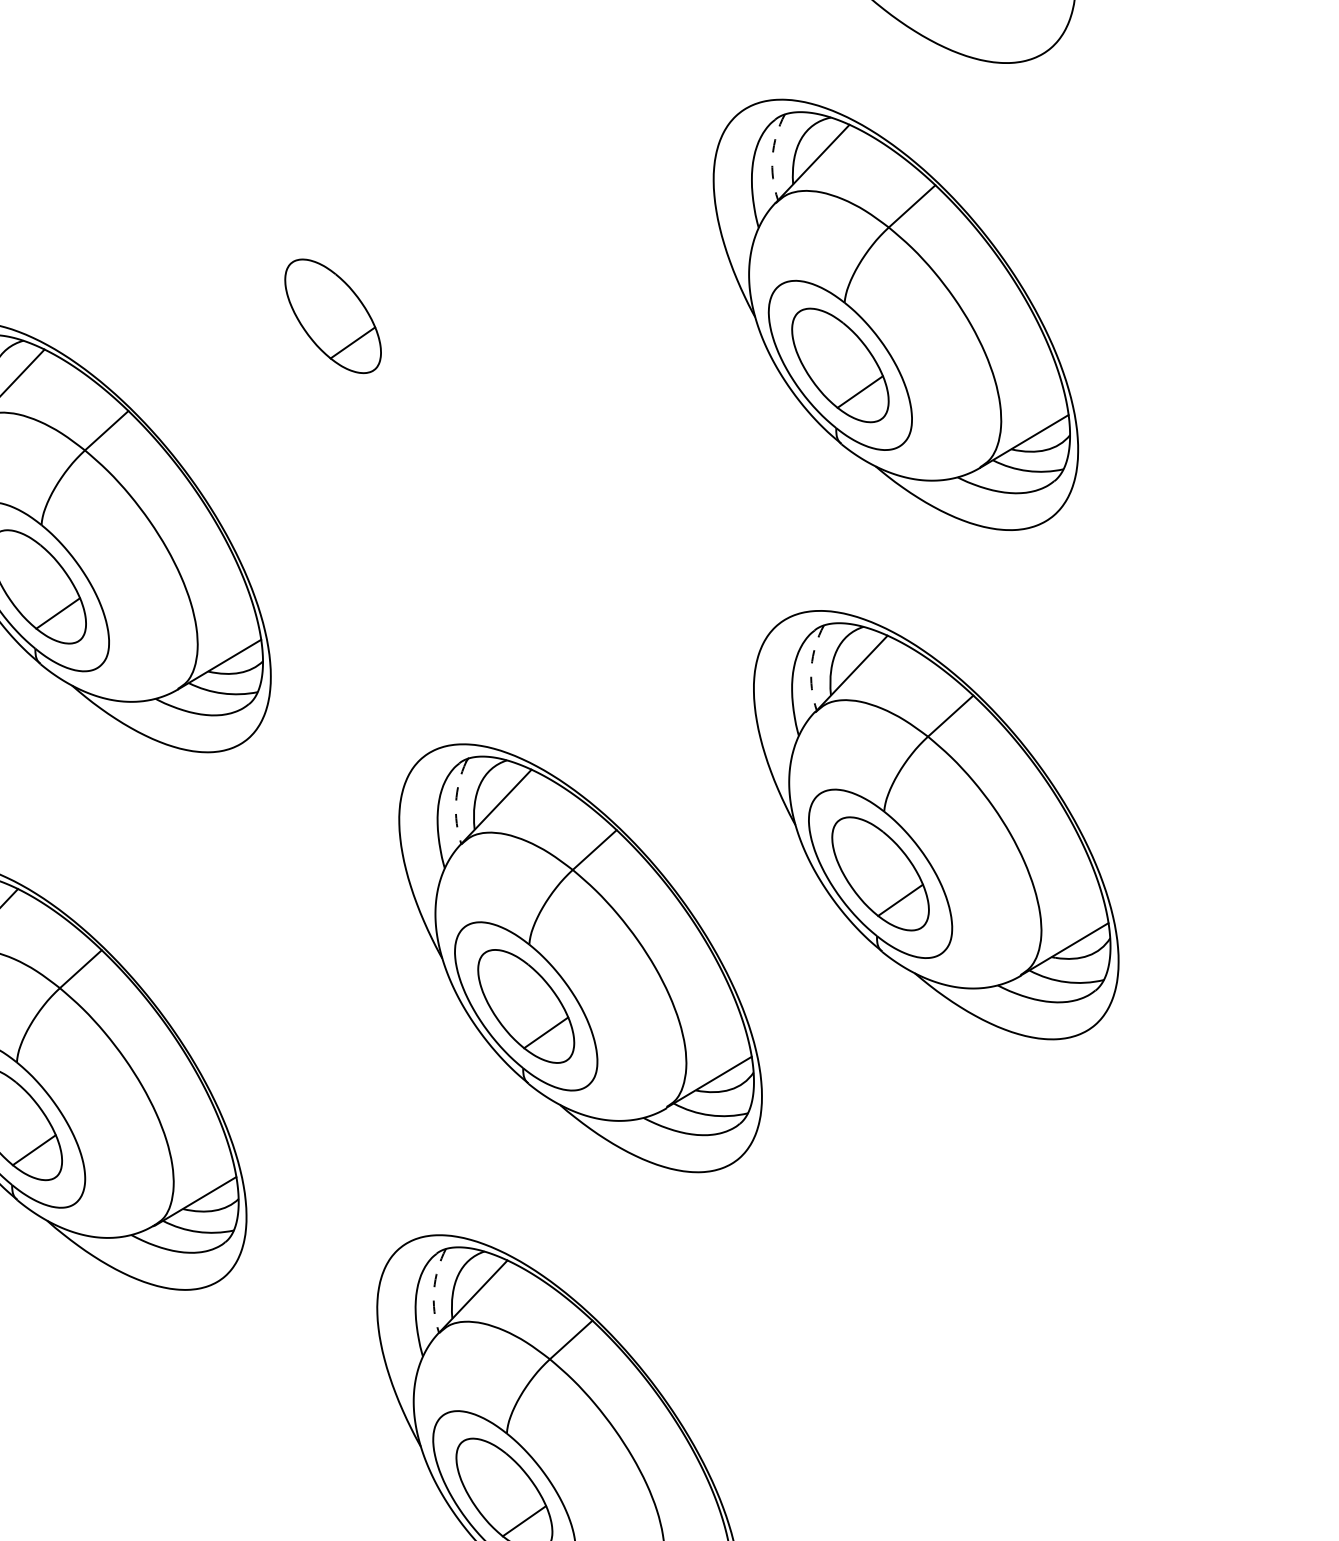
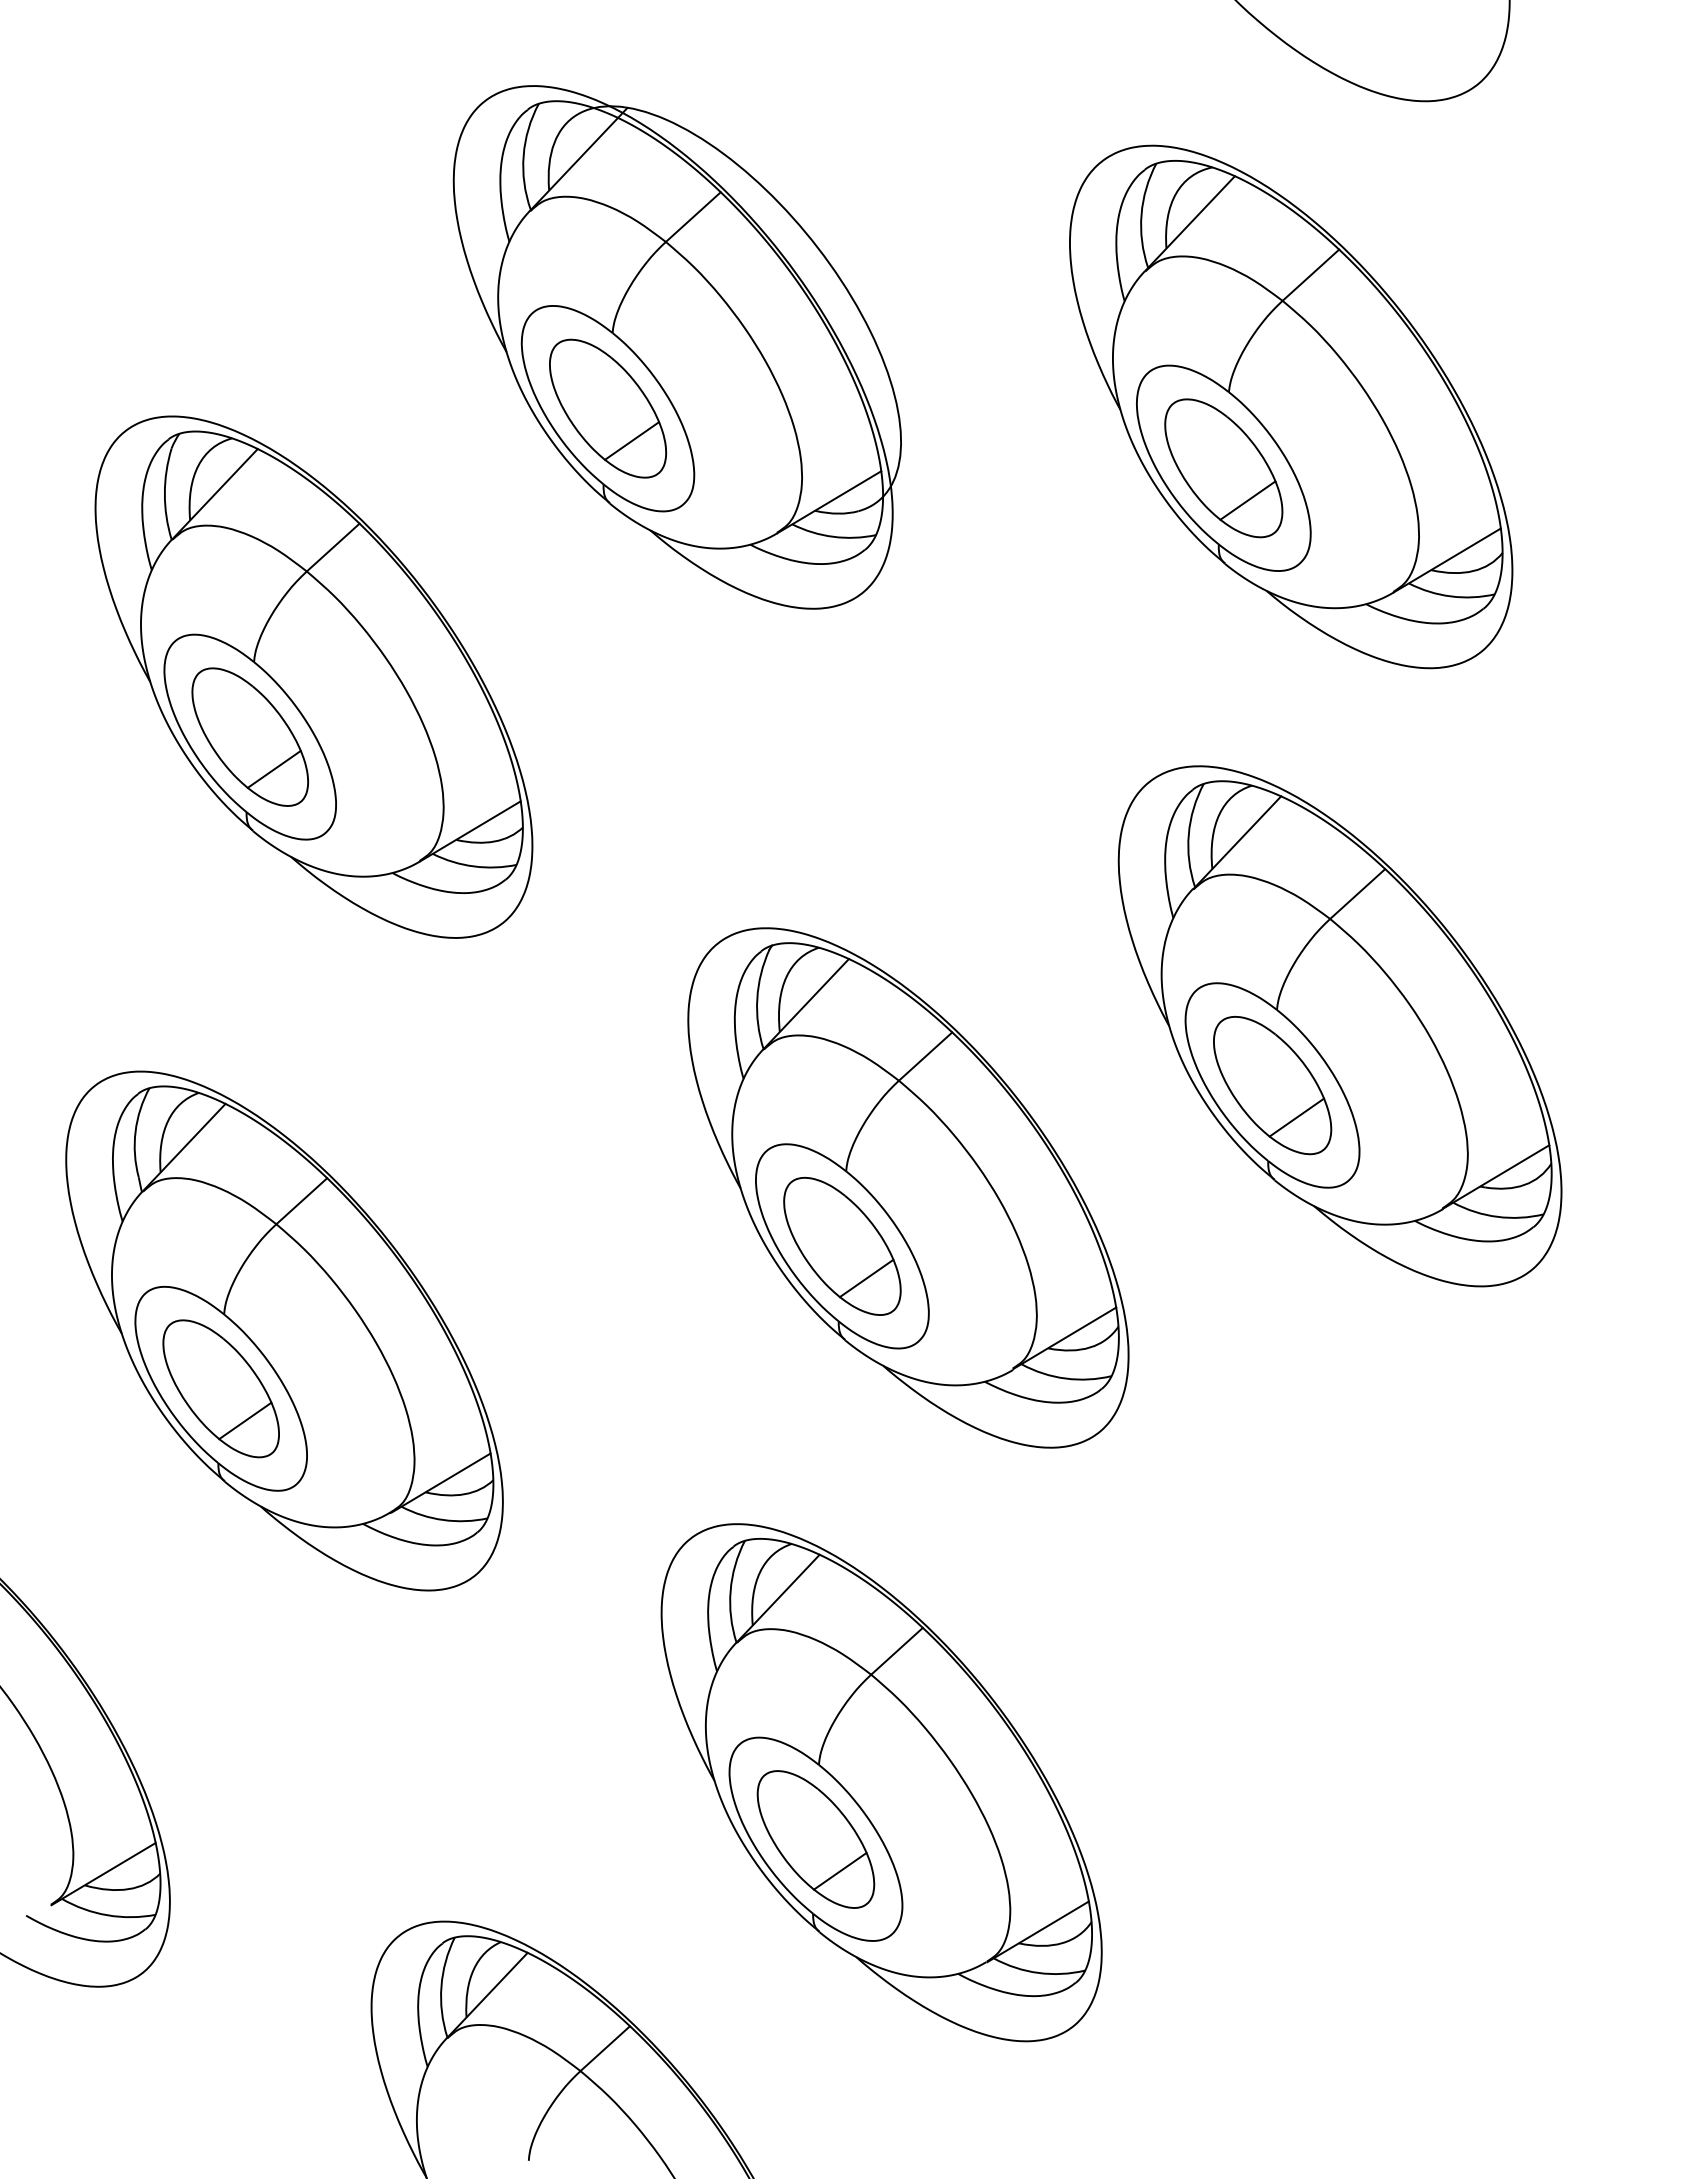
arc: (772, 156) -> (1141, 214), dashed -> solid
part: (389, 265) -> (676, 347), added
arc: (811, 667) -> (1188, 834), dashed -> solid
arc: (456, 802) -> (757, 998), dashed -> solid
arc: (434, 1289) -> (730, 1590), dashed -> solid

